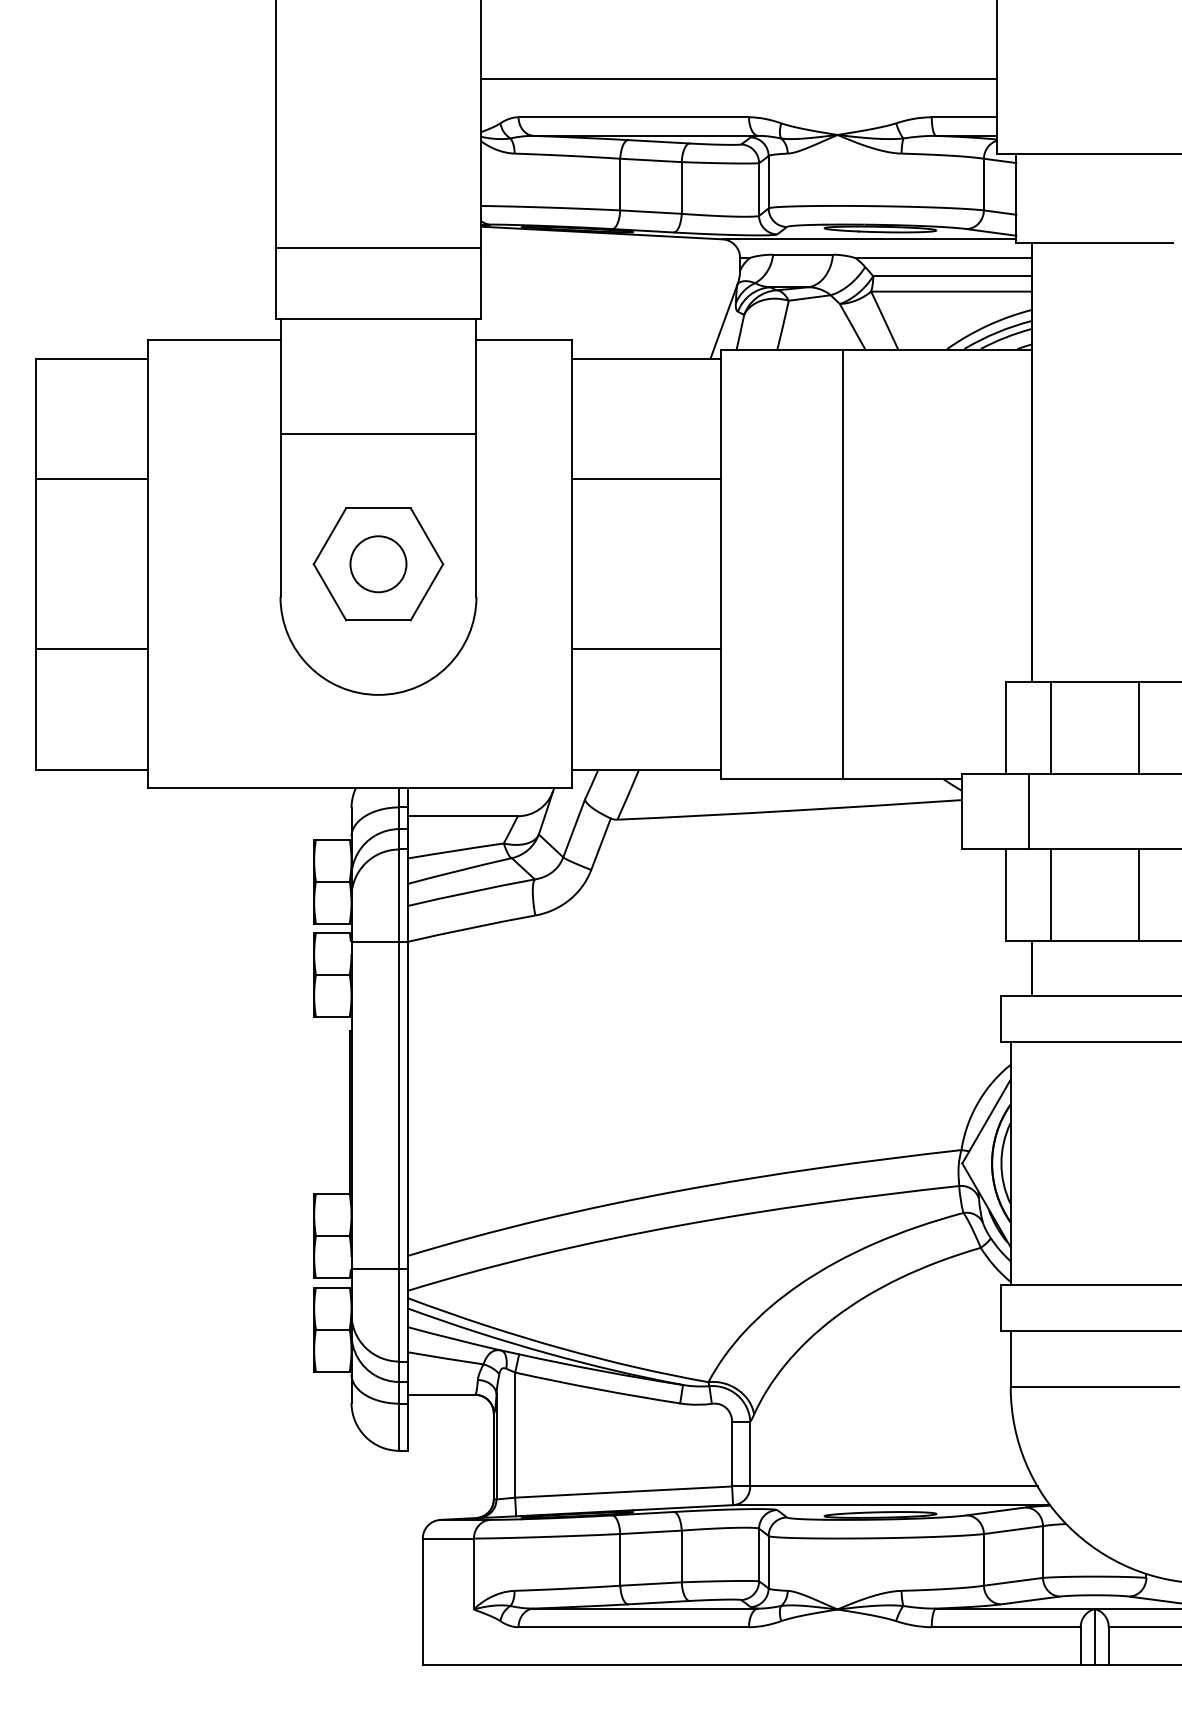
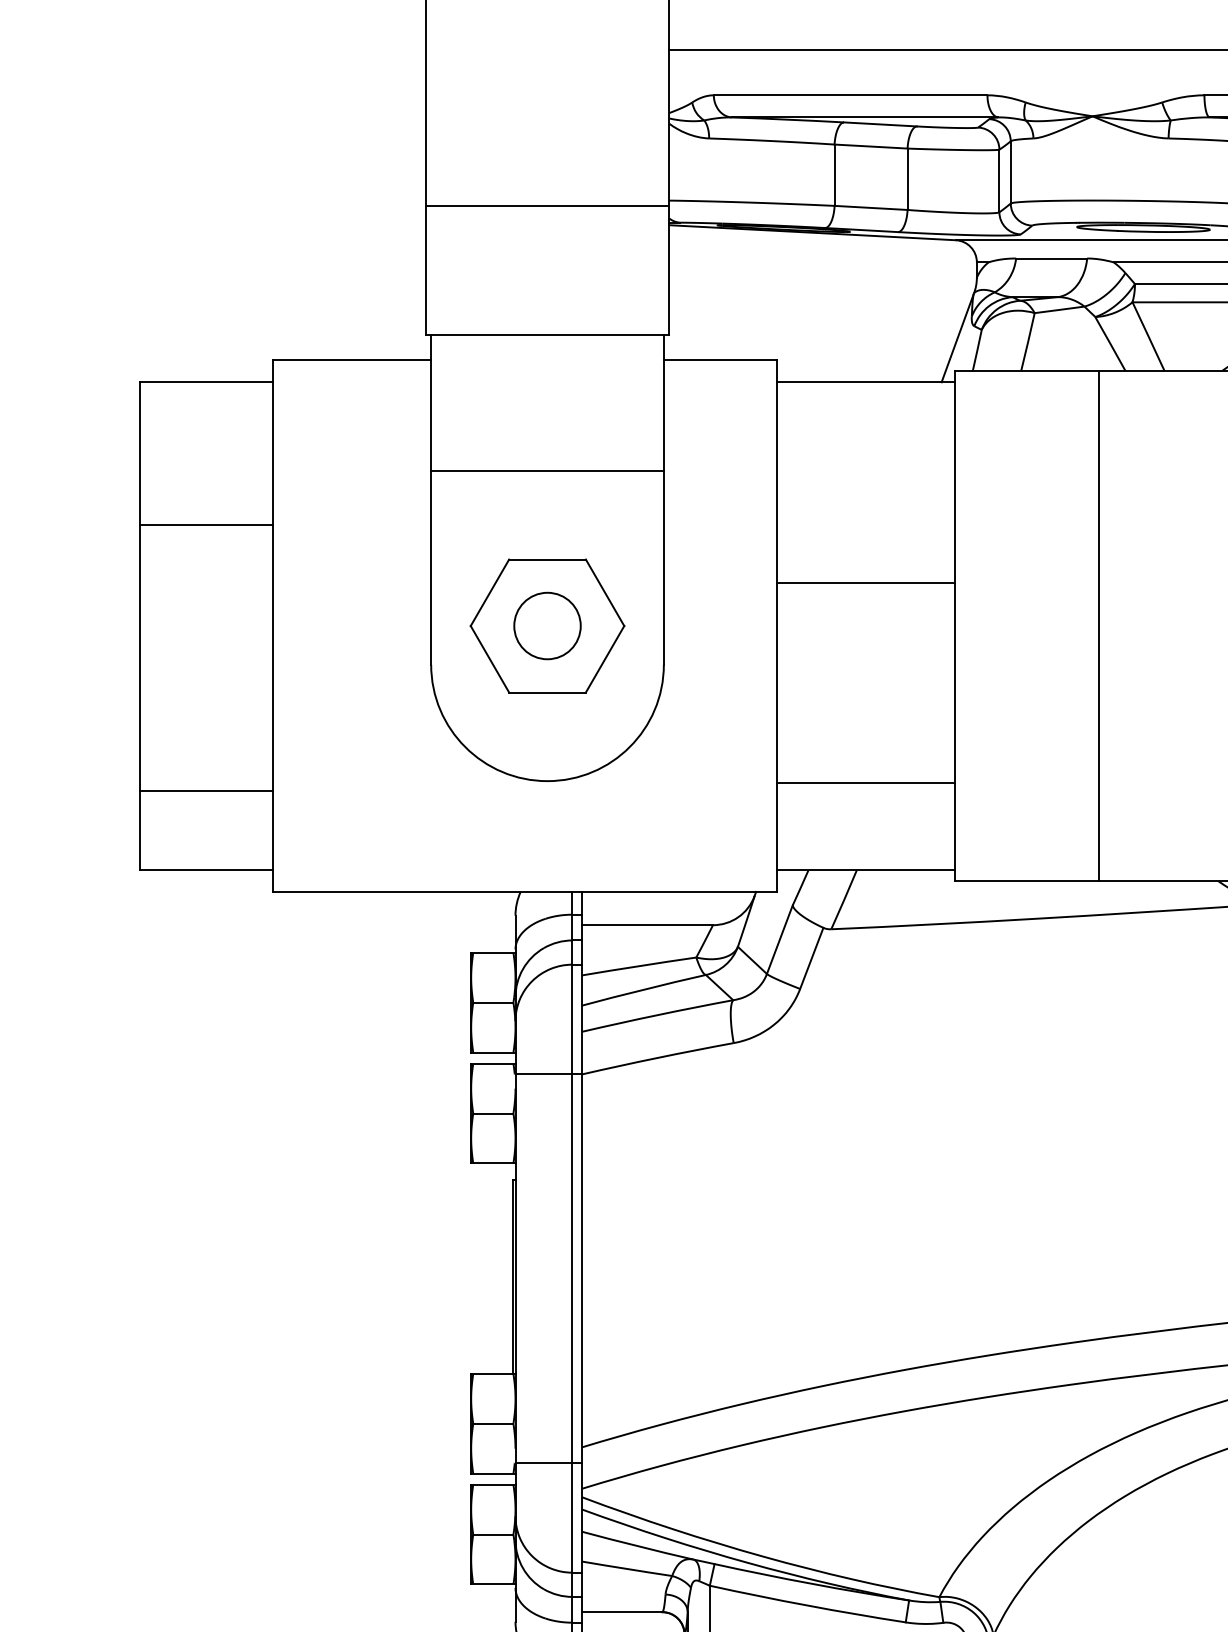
line: (378, 248) -> (547, 206), moved
line: (646, 479) -> (865, 583), moved
line: (91, 649) -> (206, 791), moved
line: (646, 649) -> (865, 783), moved

